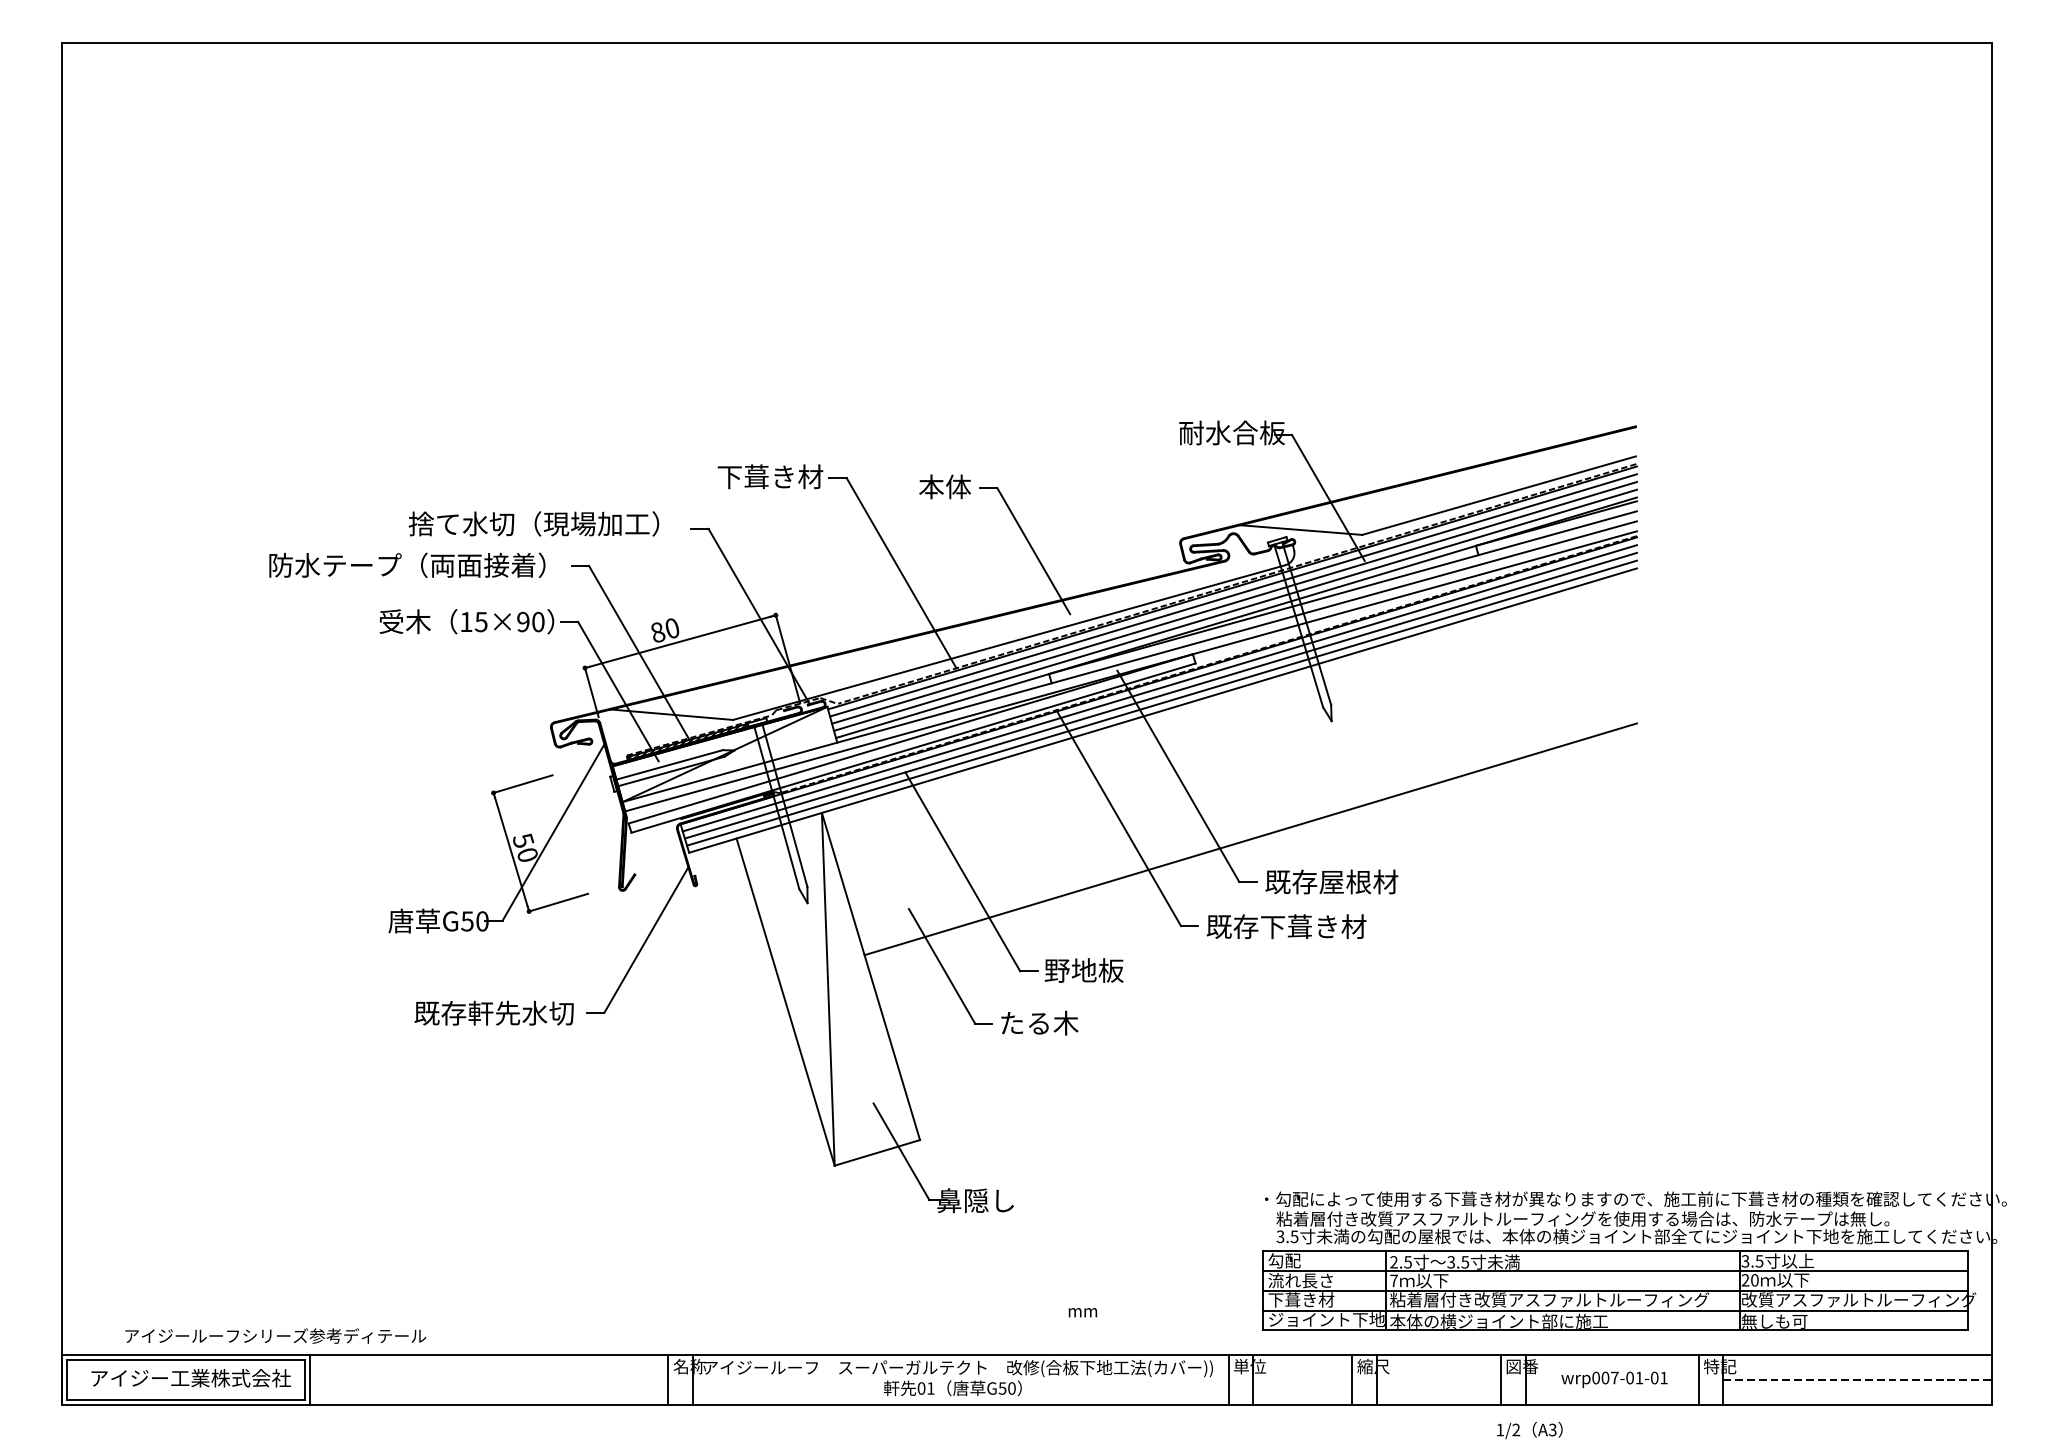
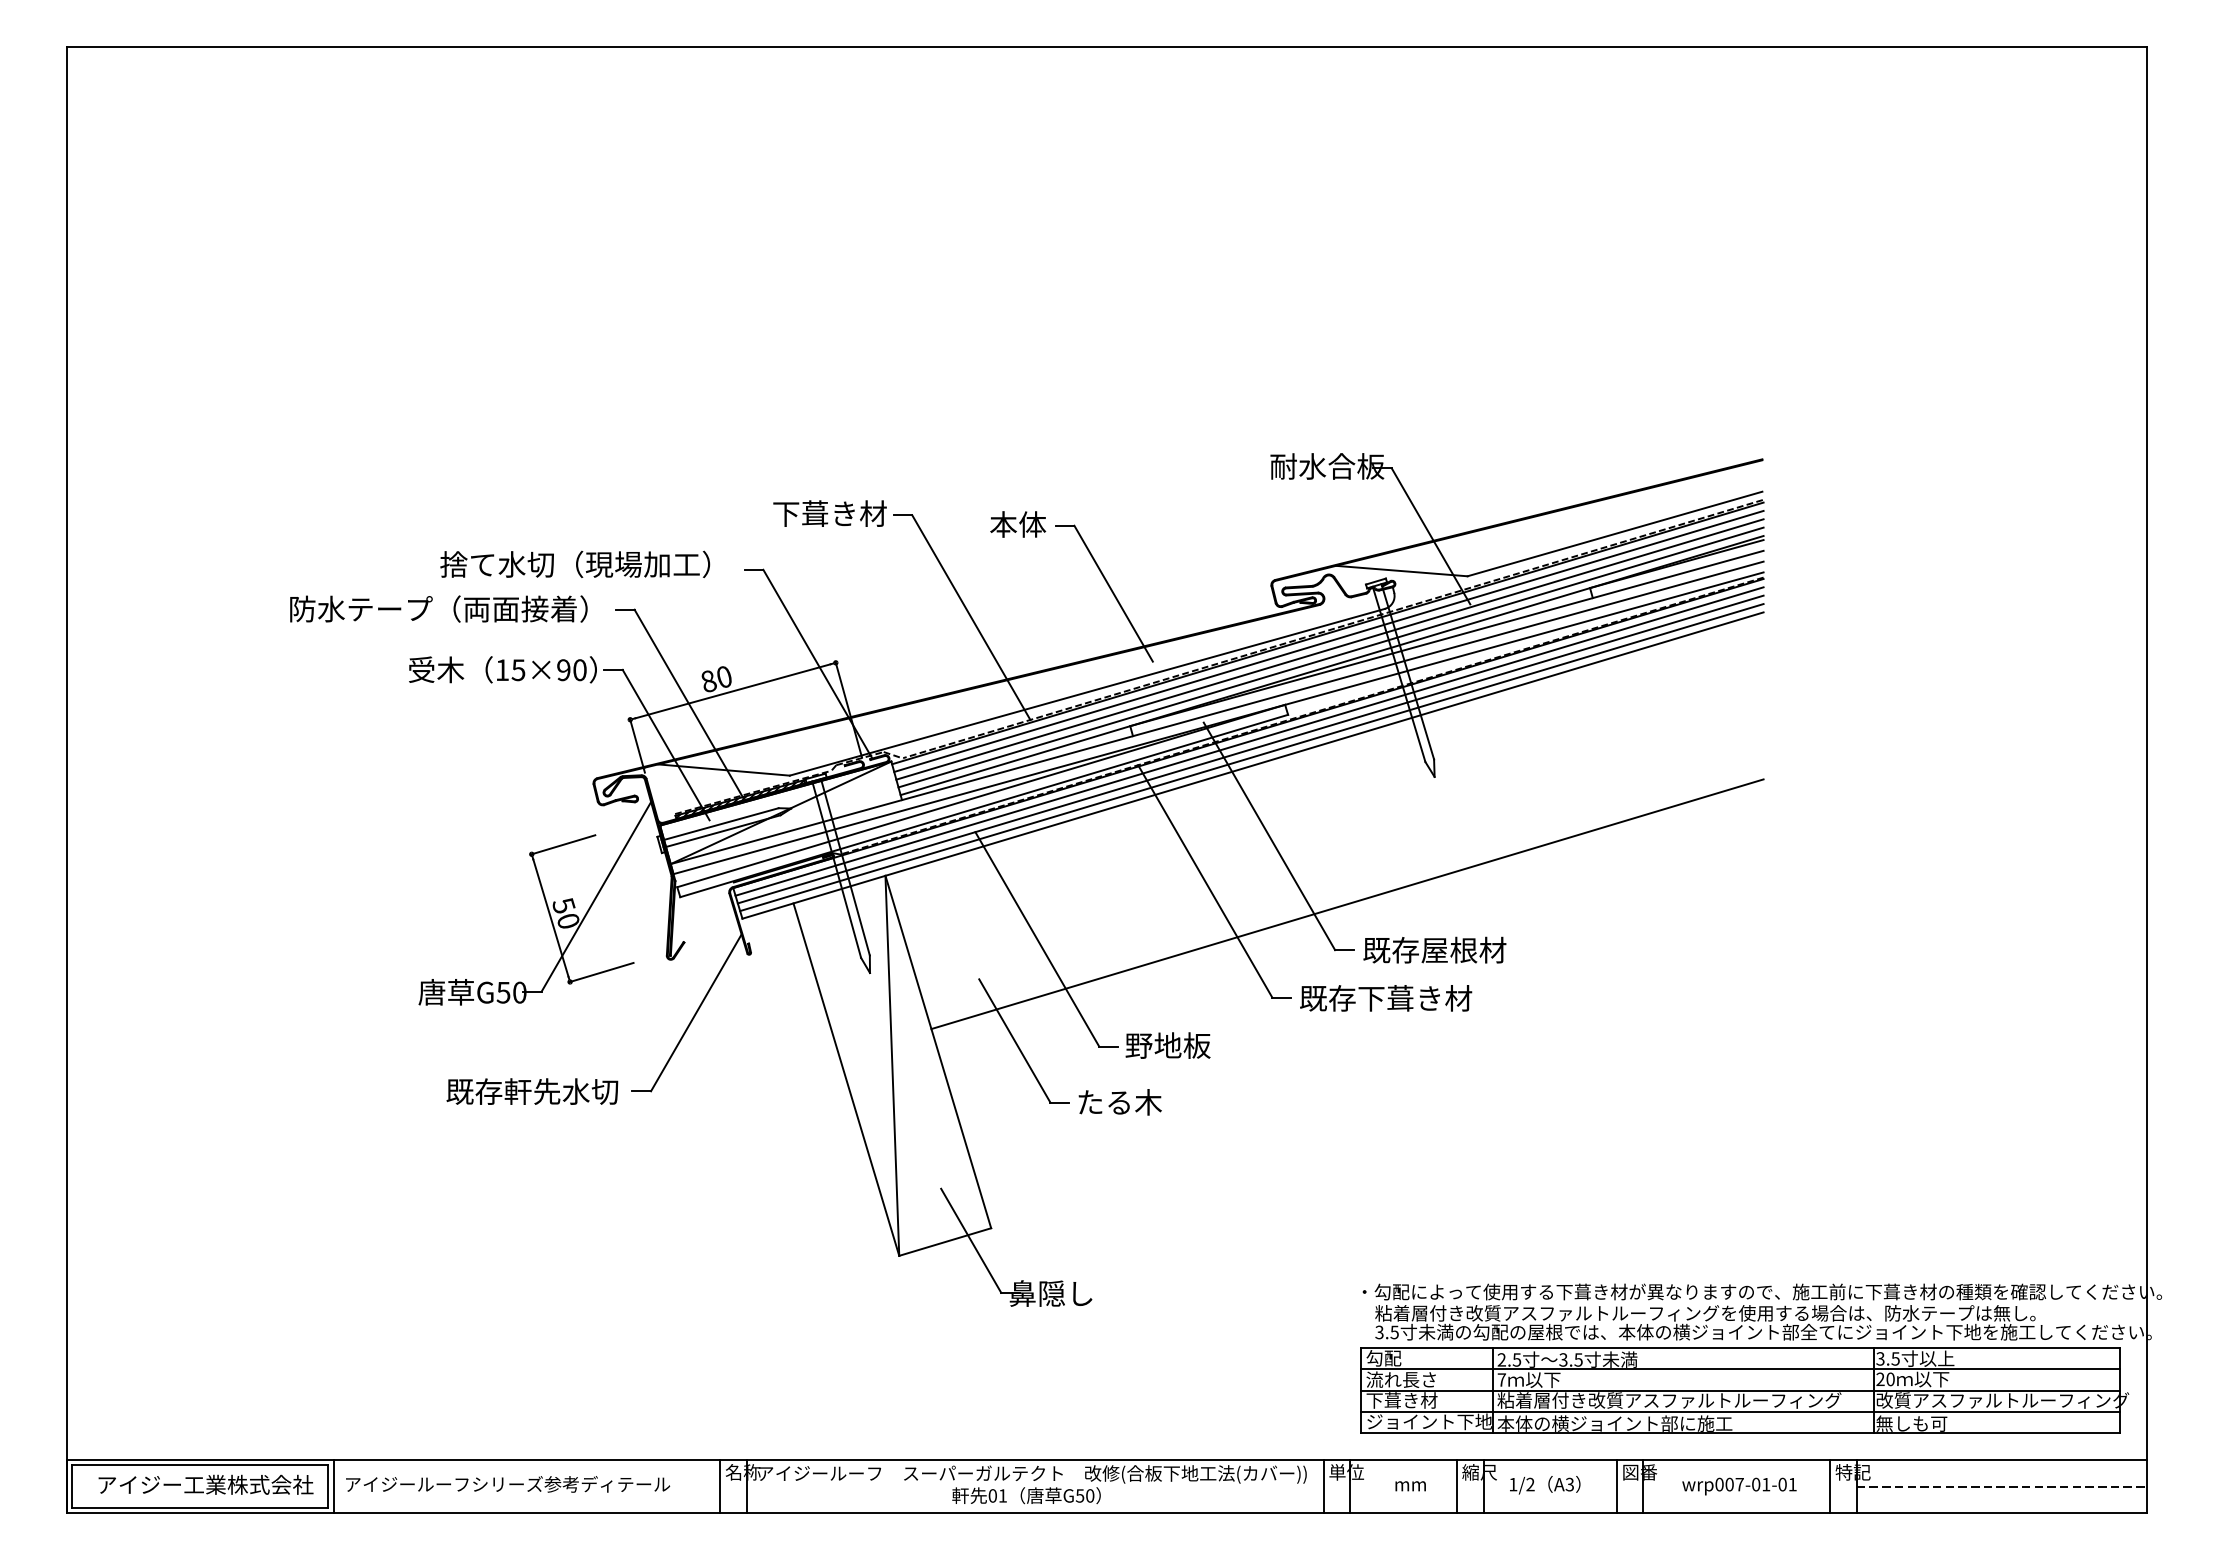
text: (1082, 1312) -> (1410, 1486), moved
text: (276, 1336) -> (508, 1484), moved
text: (1530, 1430) -> (1545, 1485), moved

